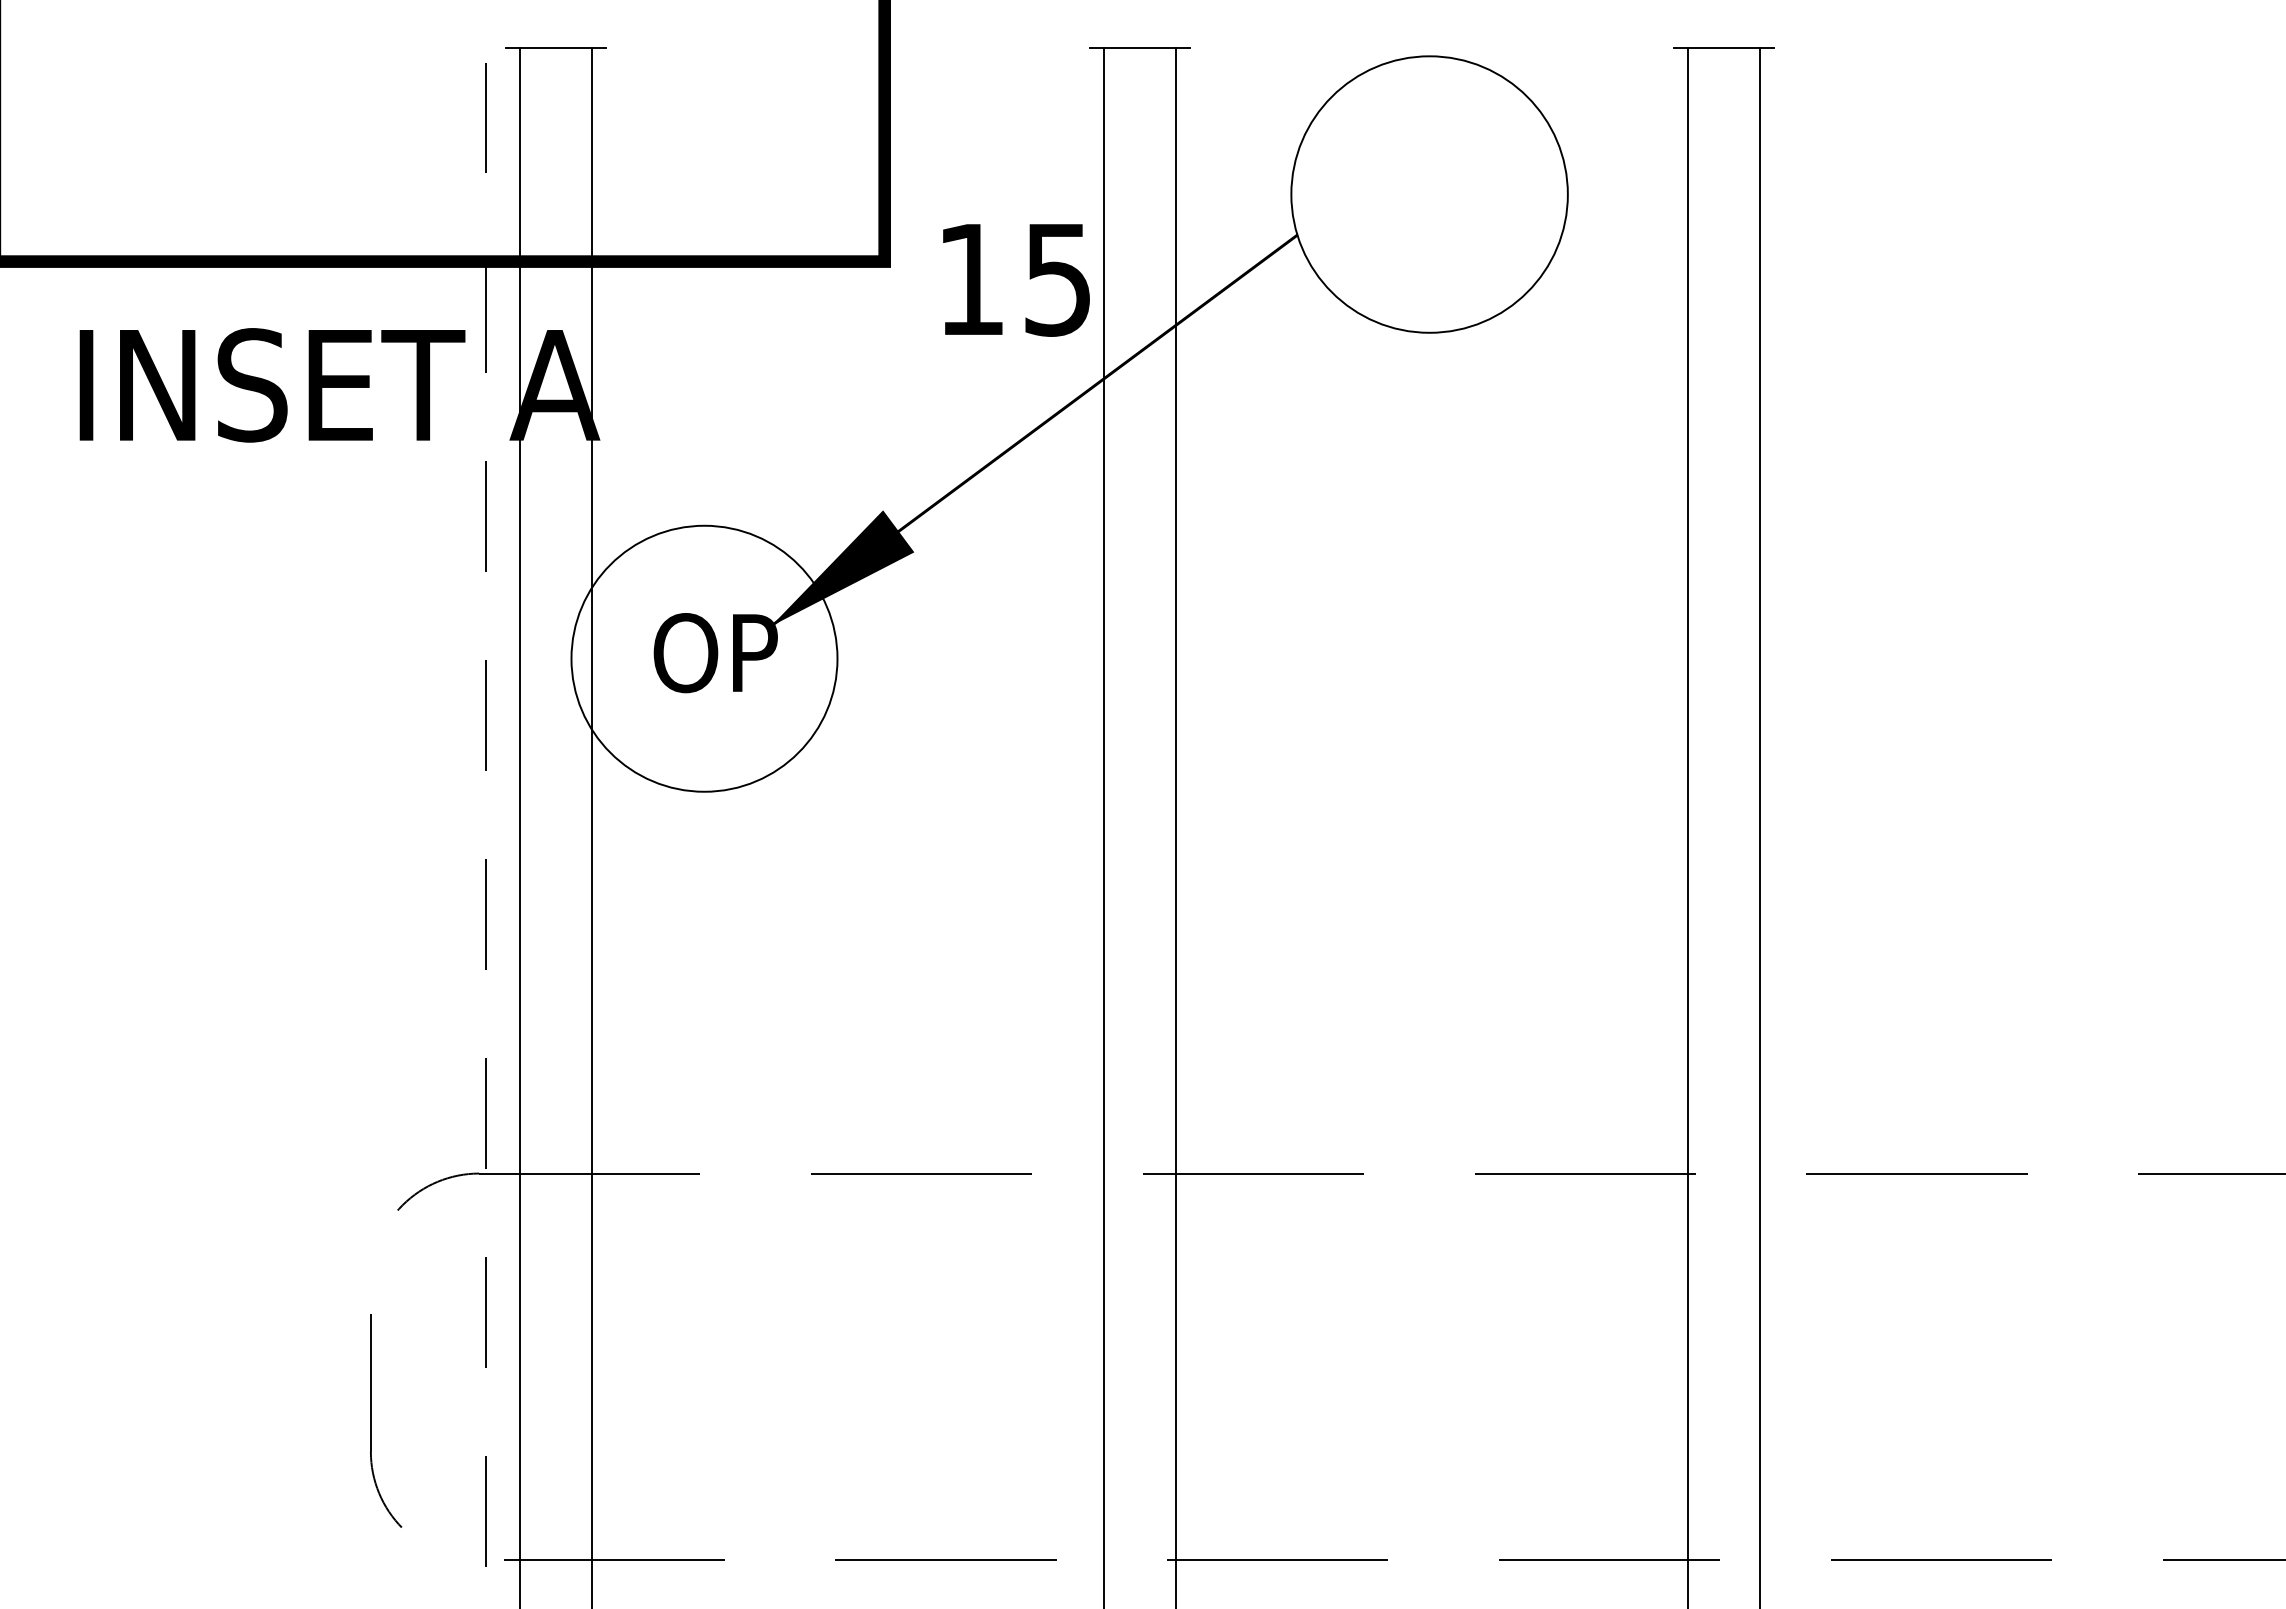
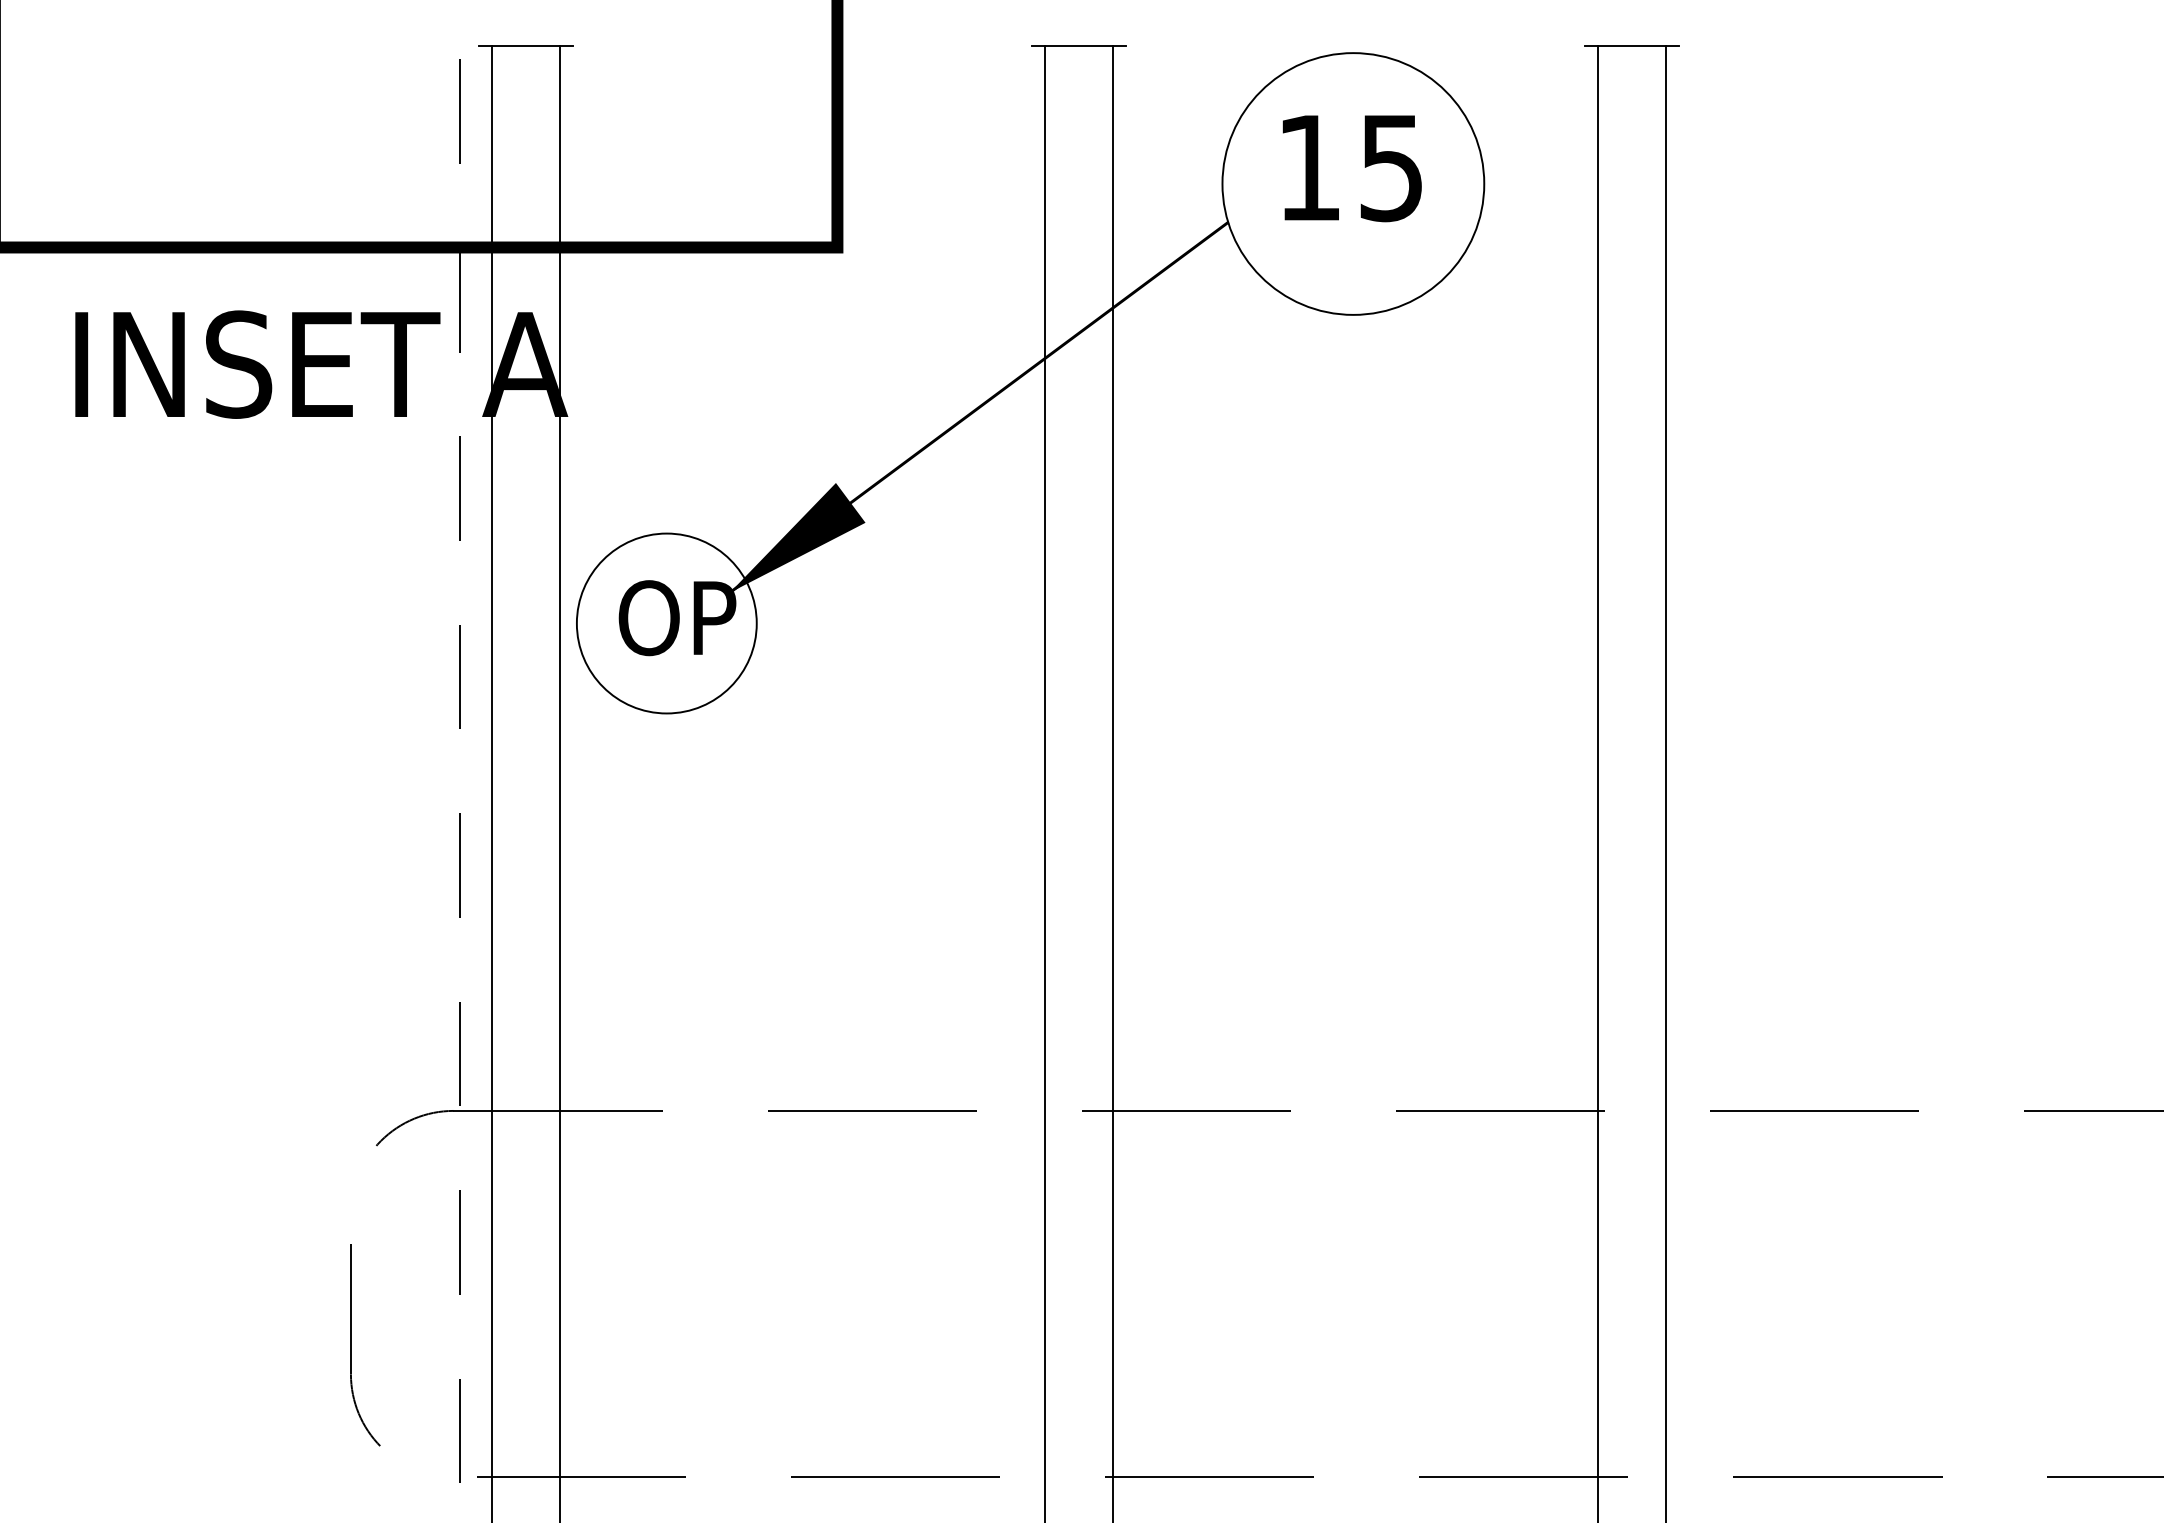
text: (1016, 280) -> (1352, 168), moved
circle: (704, 658) -> (666, 623), size x0.71

